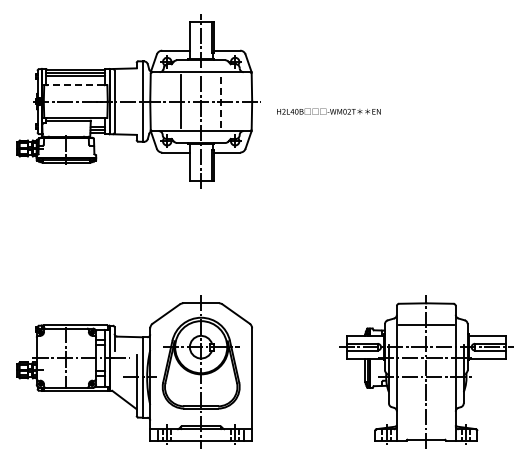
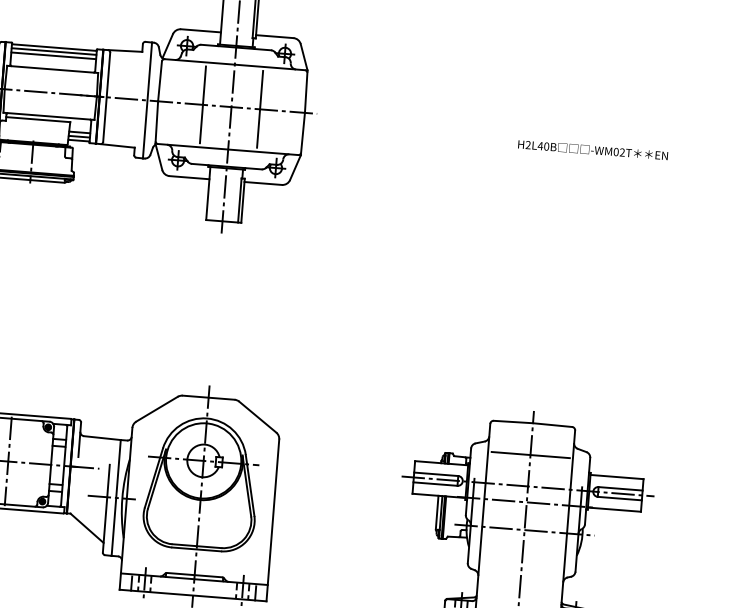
line: (75, 85) -> (52, 69), dashed -> solid
line: (221, 101) -> (260, 109), dashed -> solid
text: (328, 111) -> (592, 149), moved

